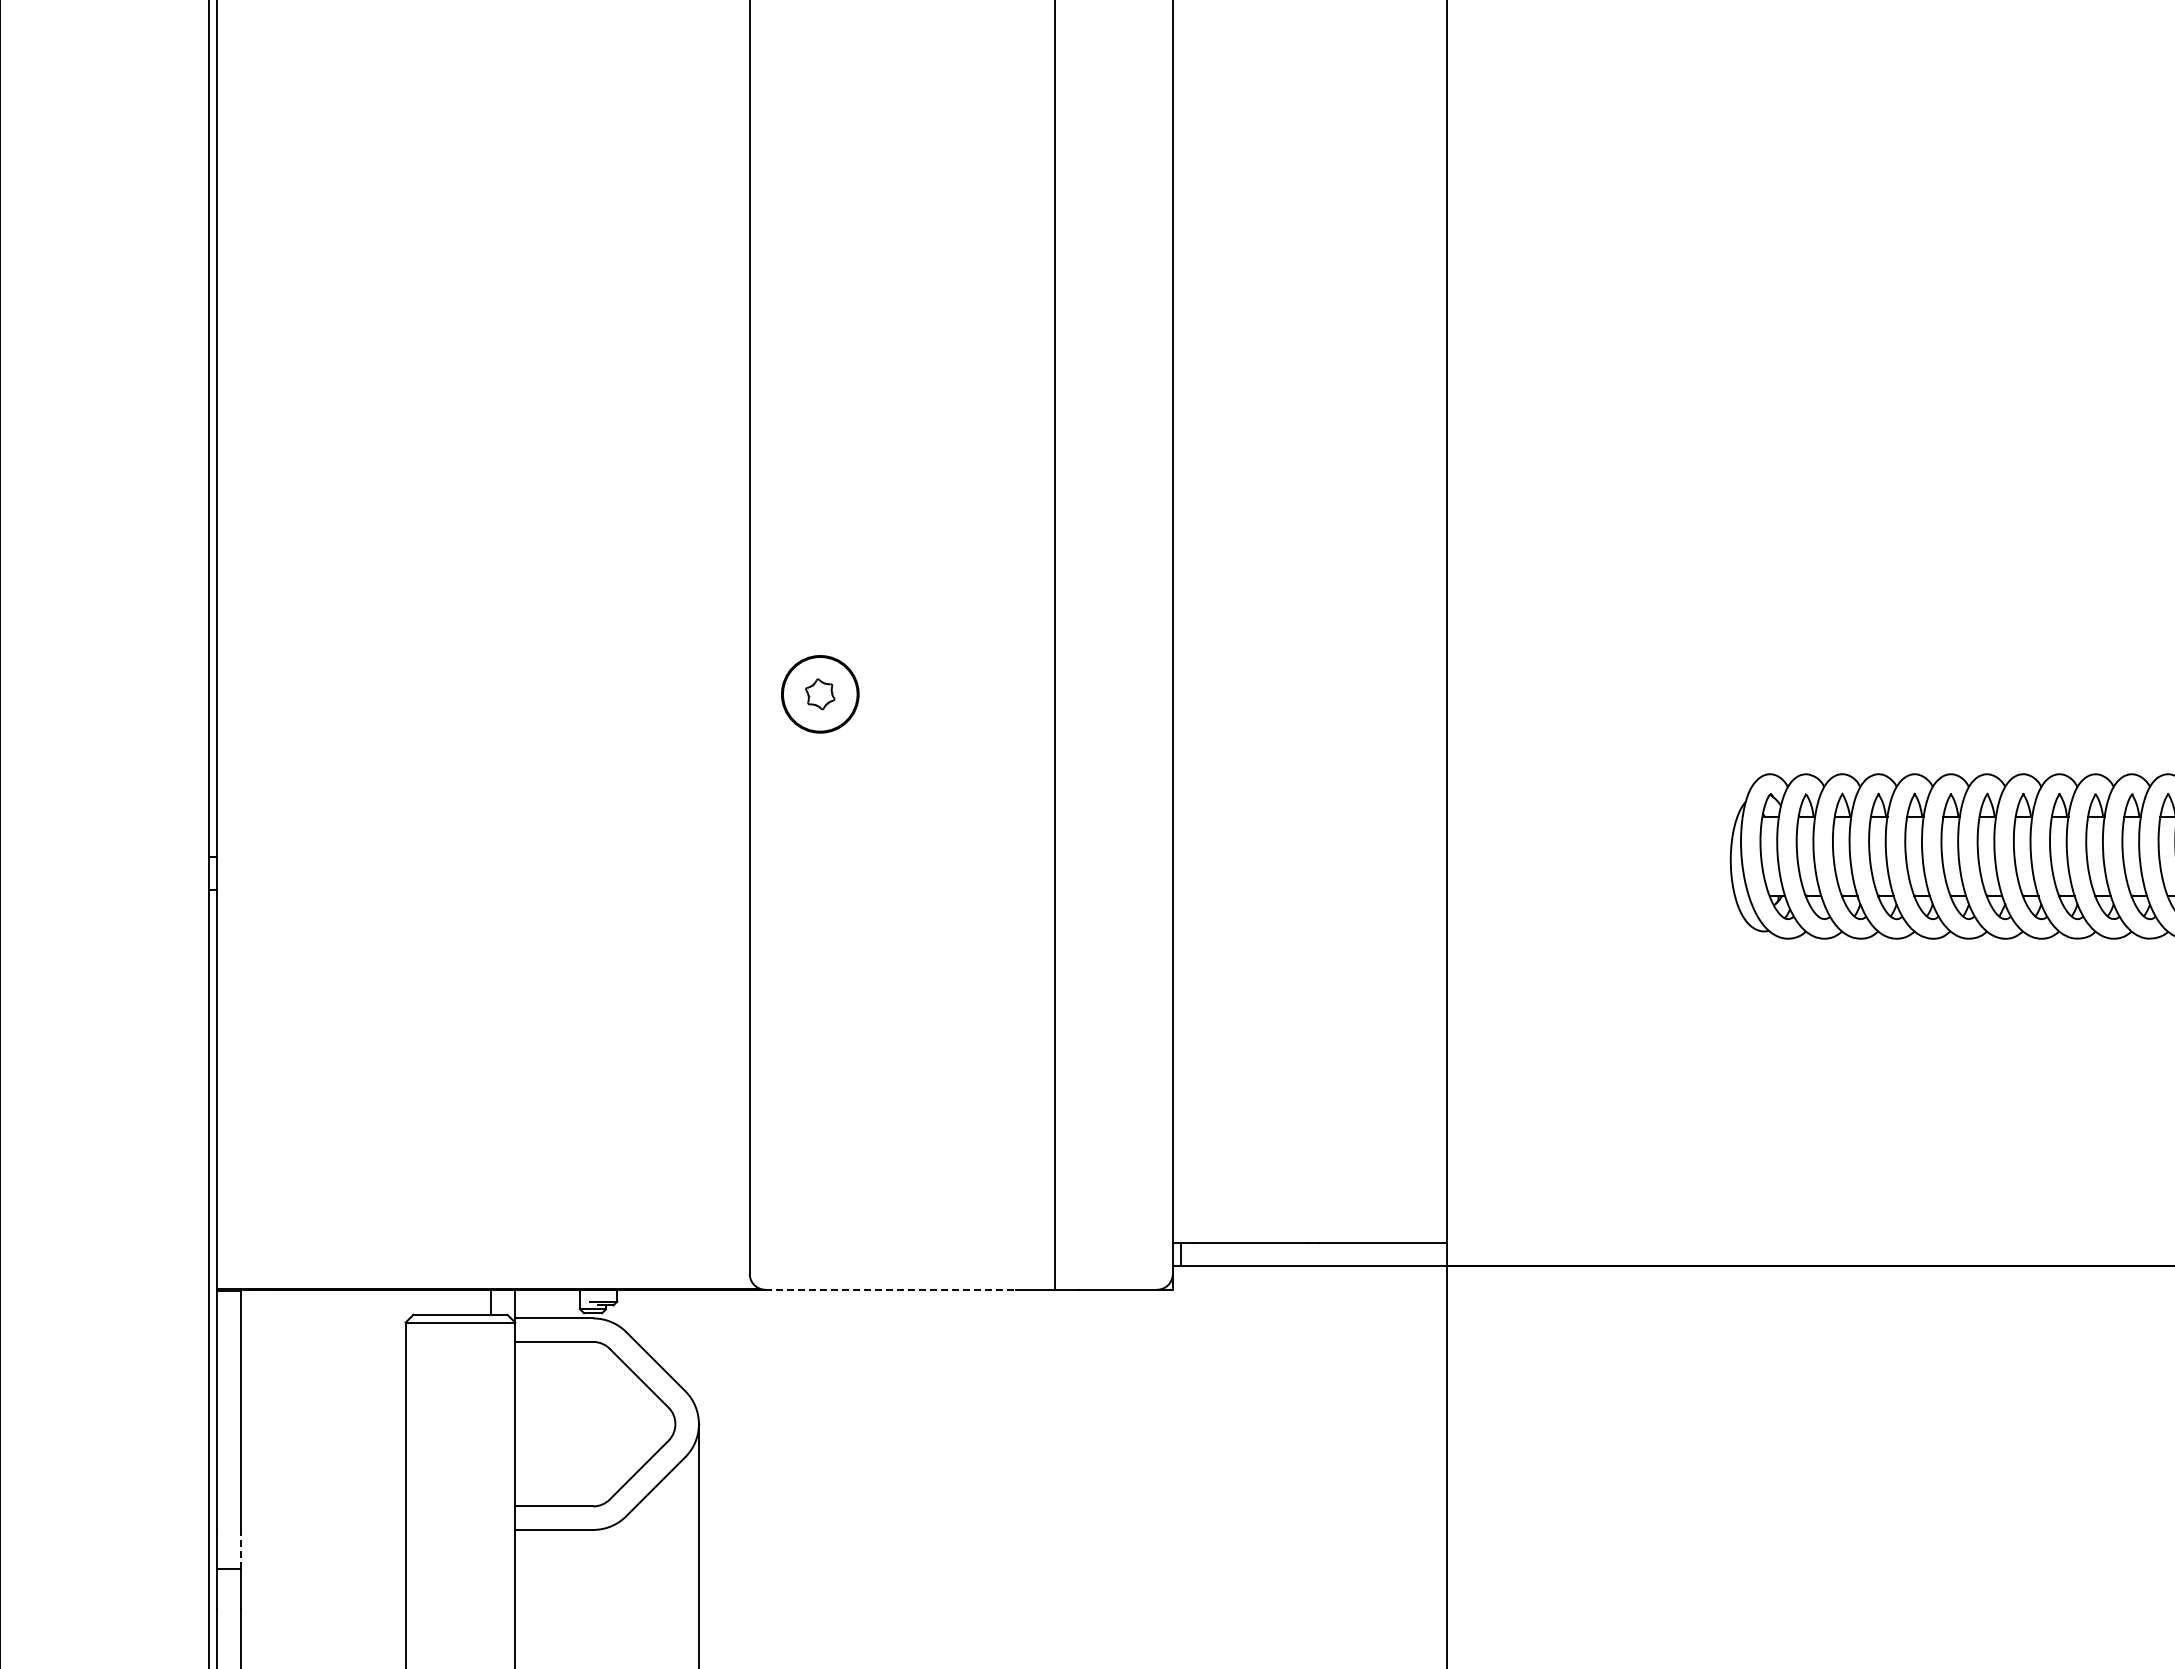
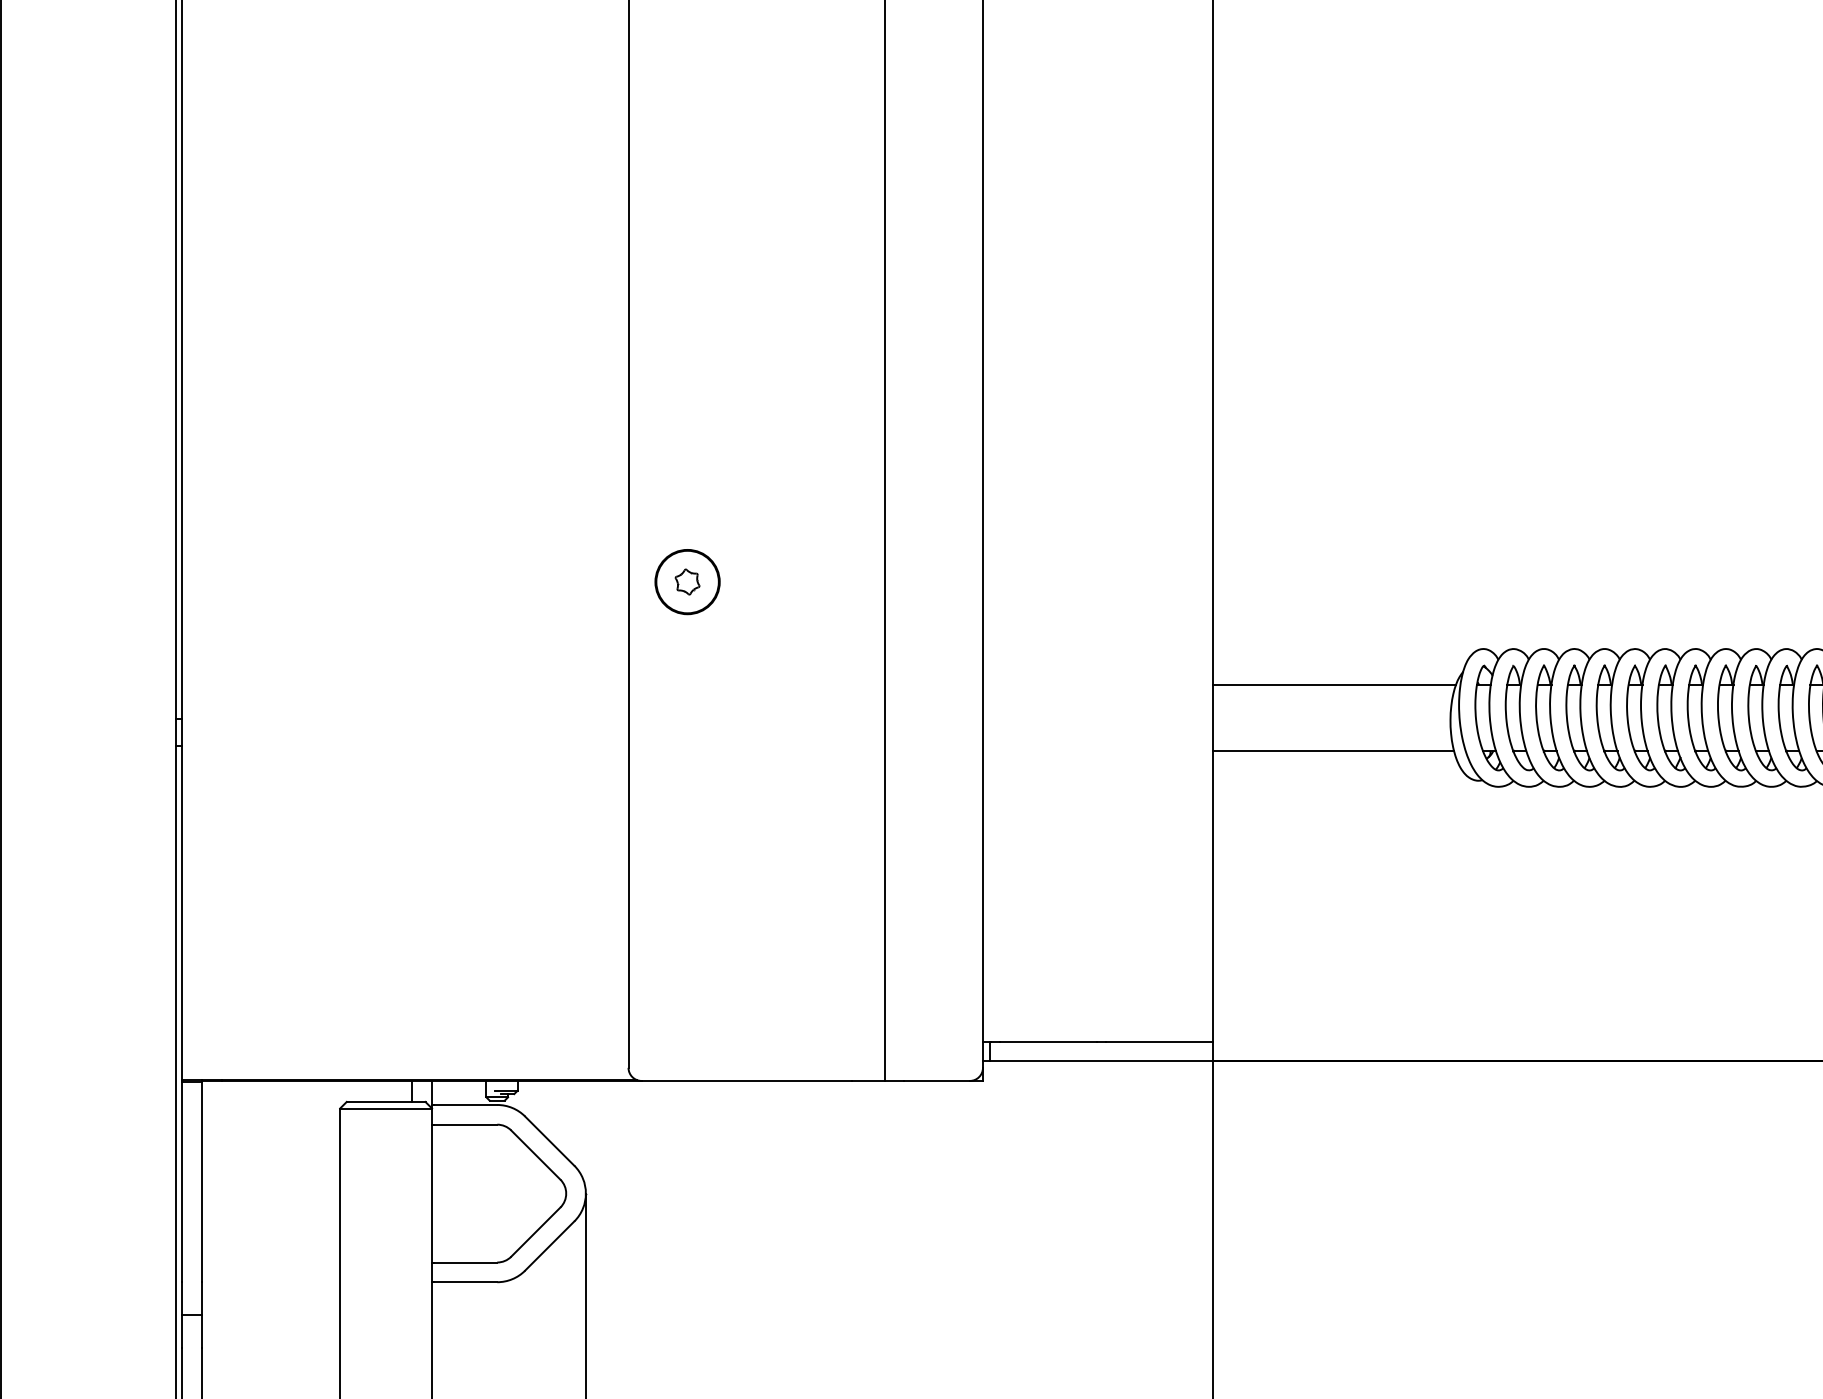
line: (1592, 817) -> (1334, 685), added
line: (1591, 895) -> (1333, 750), added
line: (891, 1289) -> (747, 1080), dashed -> solid
line: (240, 1549) -> (201, 1298), dashed -> solid

